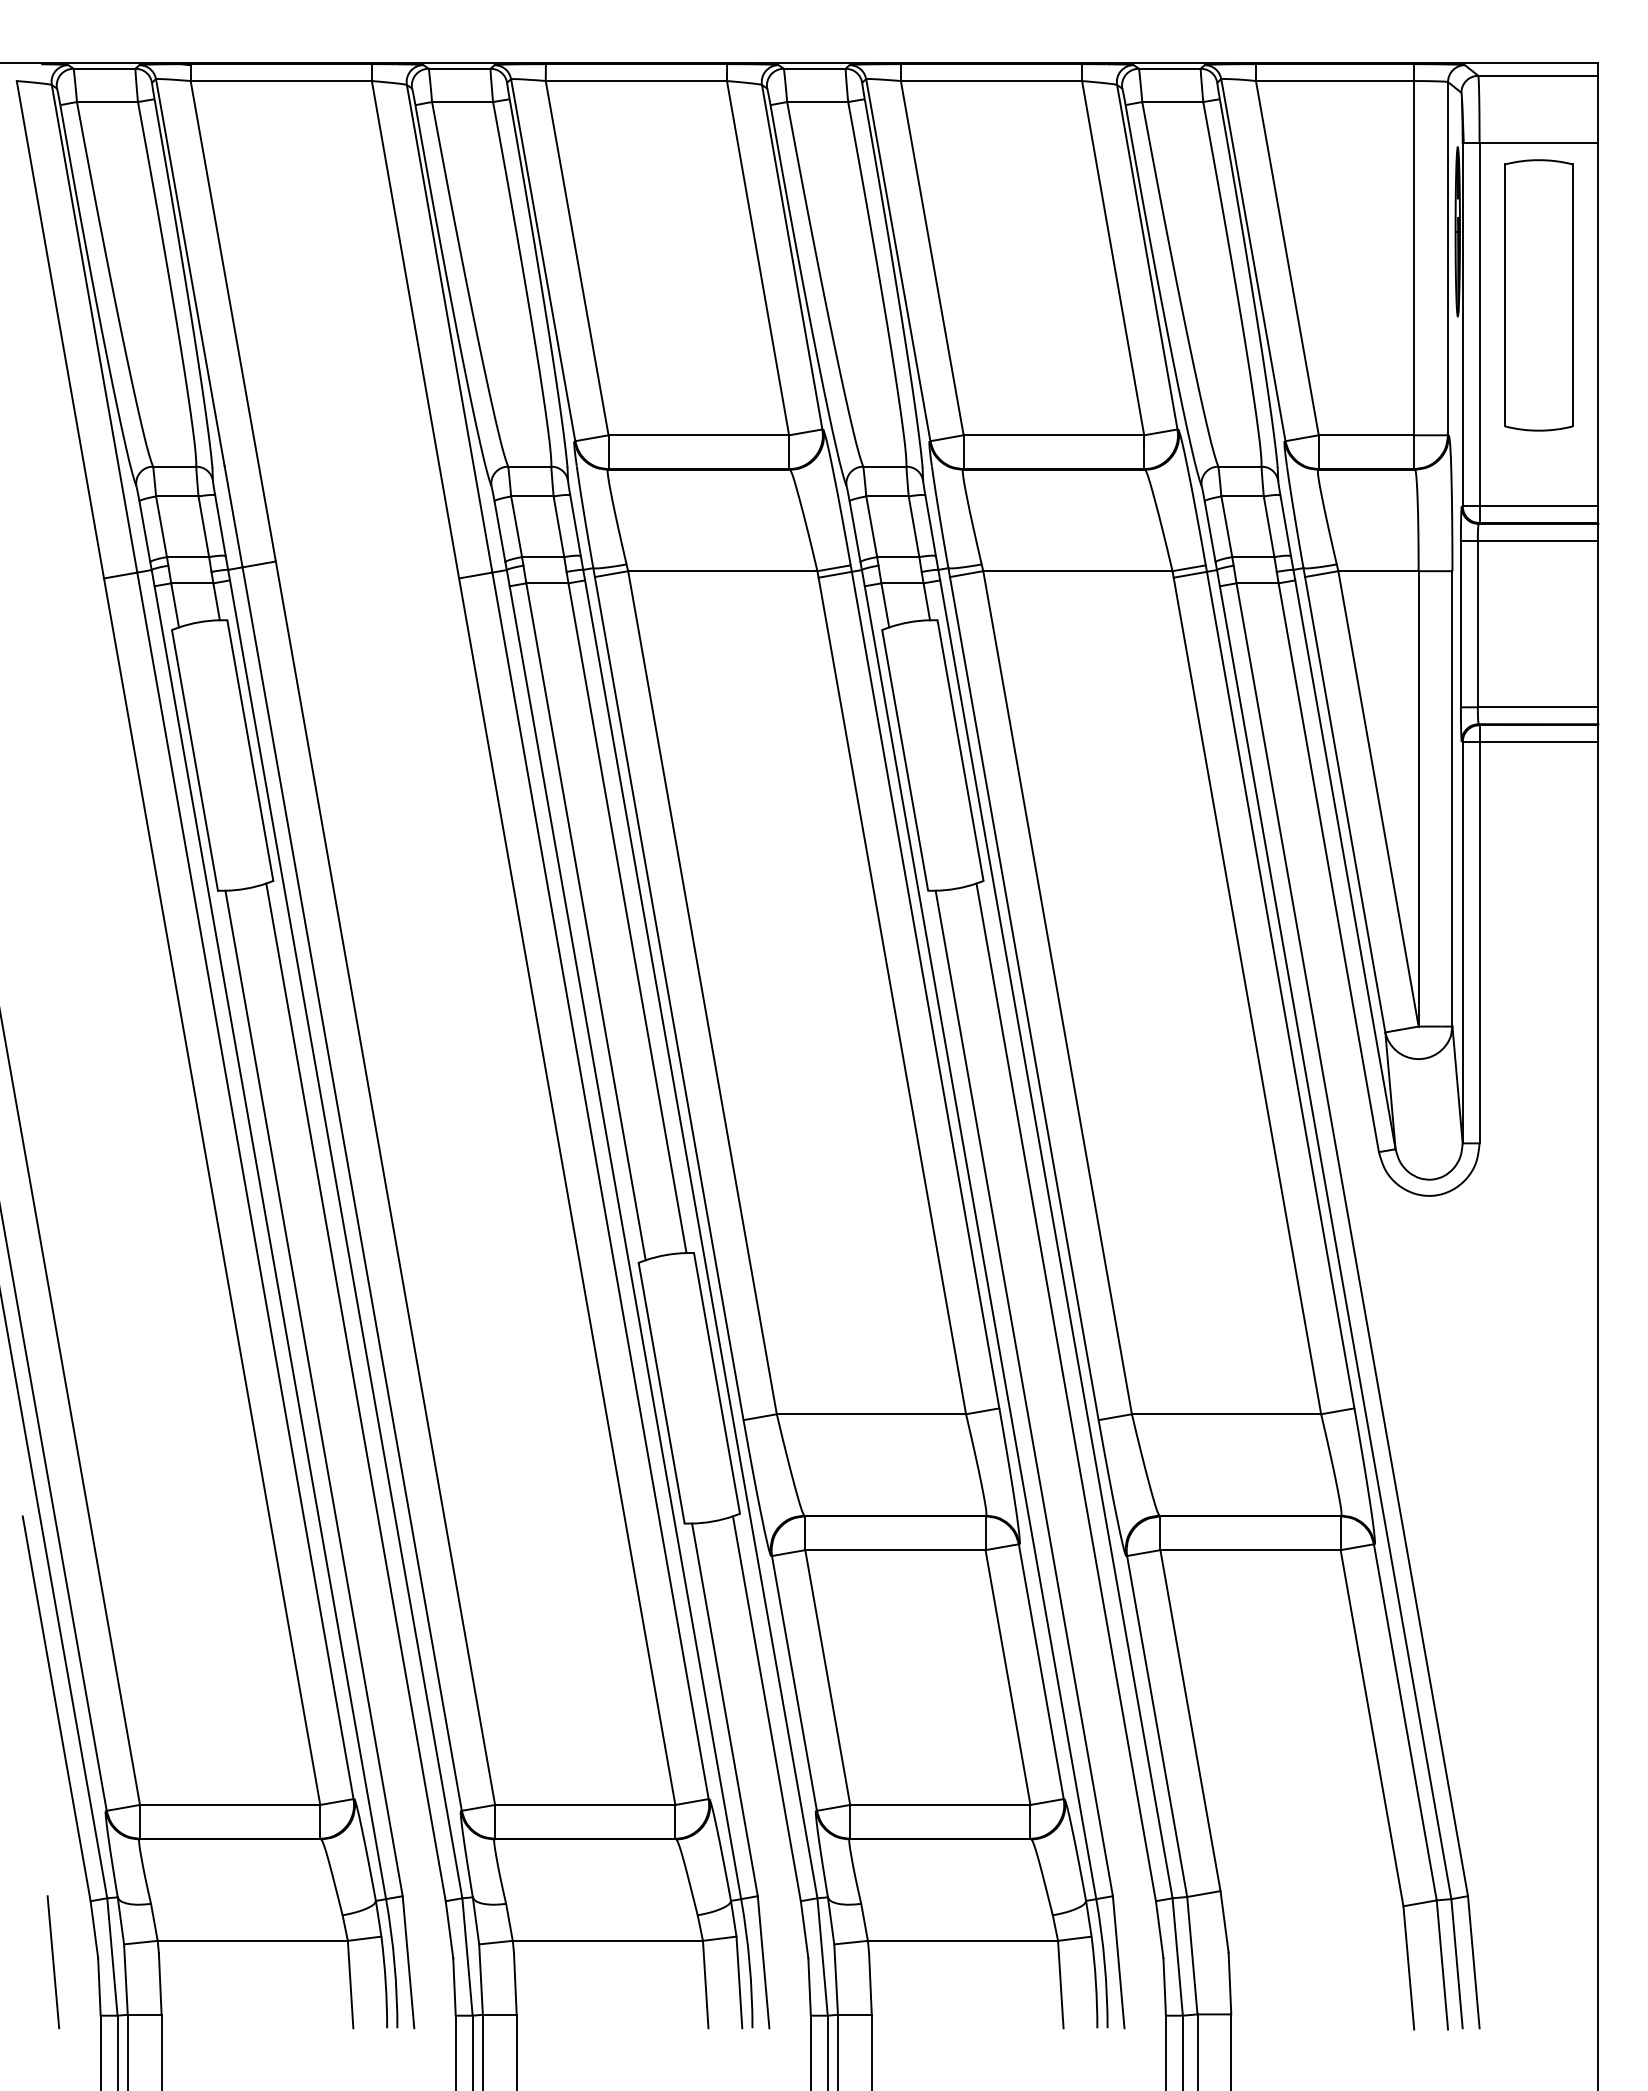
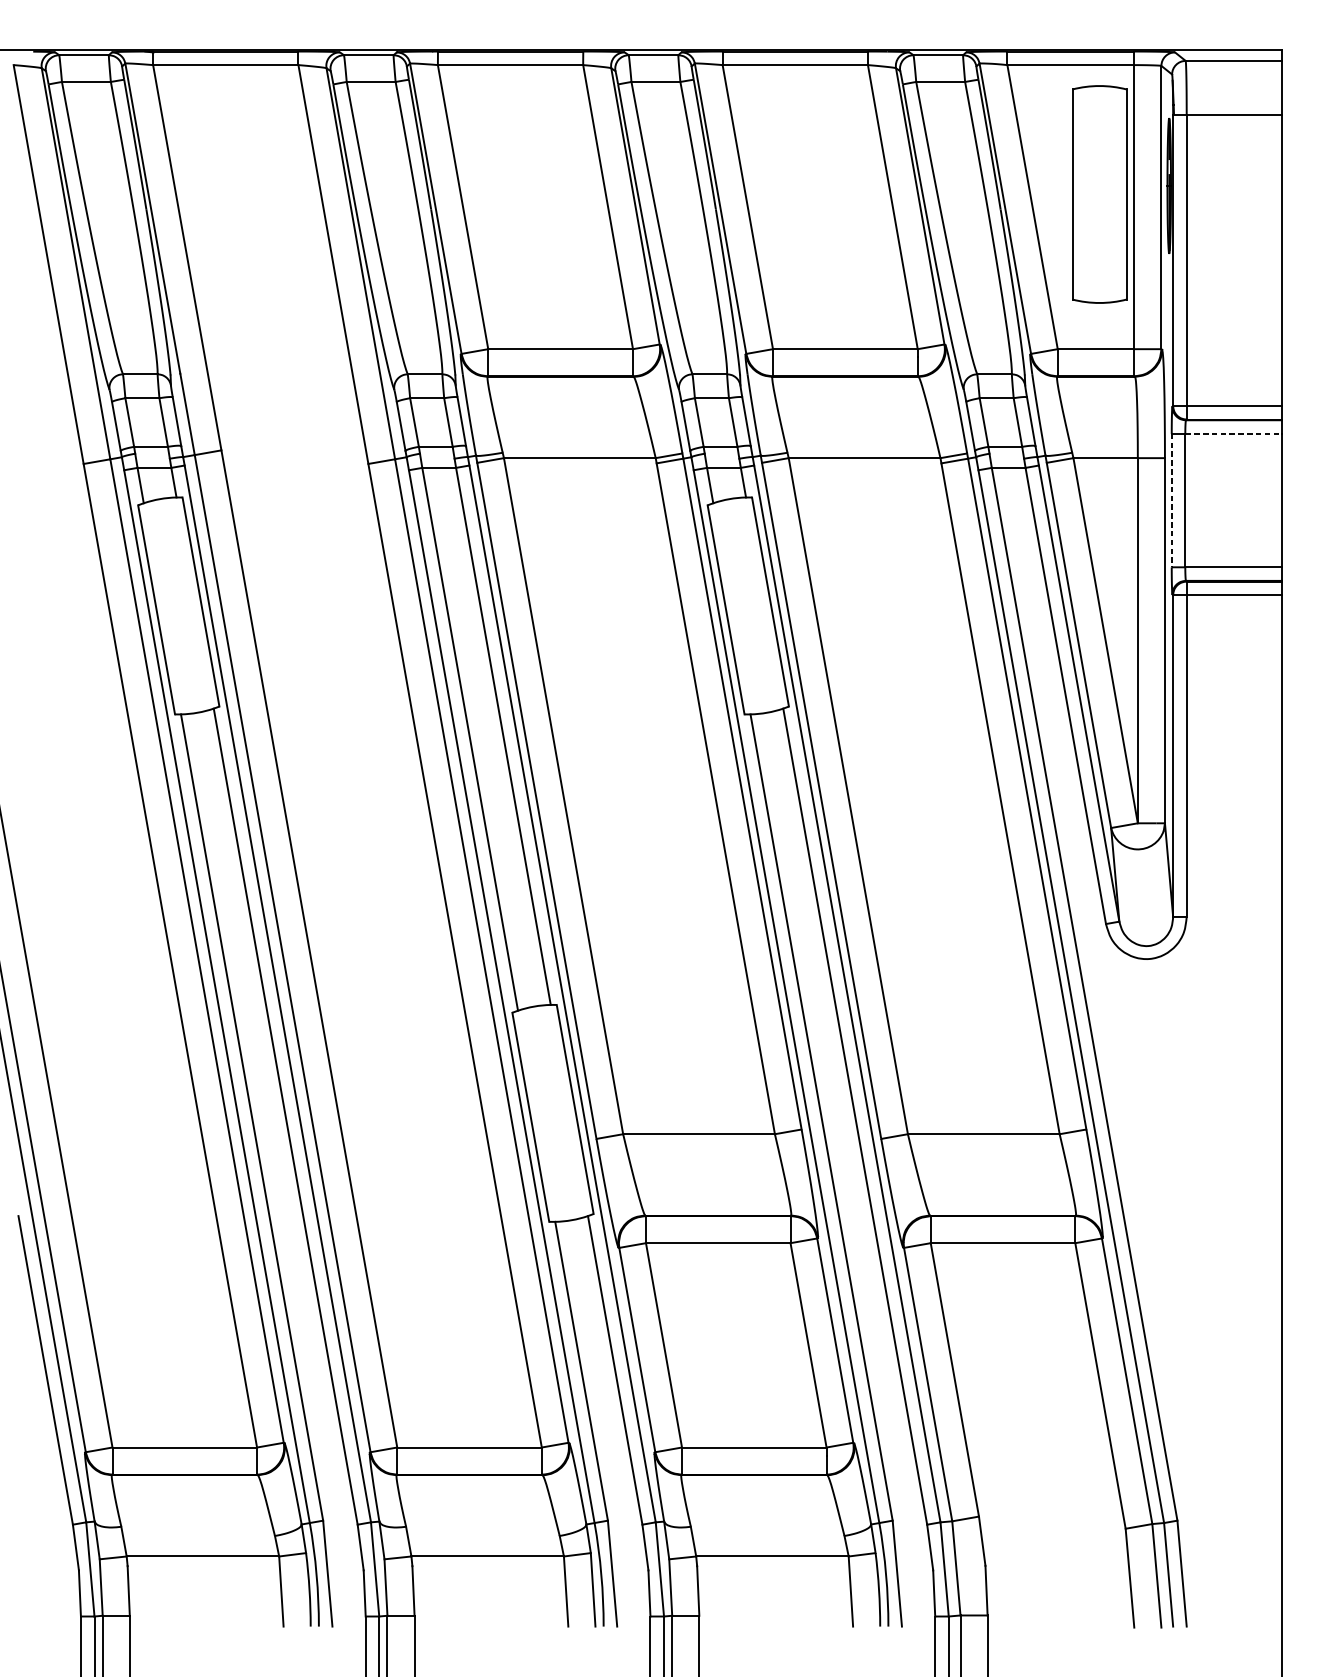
part: (1538, 295) -> (1099, 194), moved
line: (1538, 540) -> (1233, 433), solid -> dashed
line: (1460, 624) -> (1171, 500), solid -> dashed
line: (53, 1962) -> (43, 1573), removed

